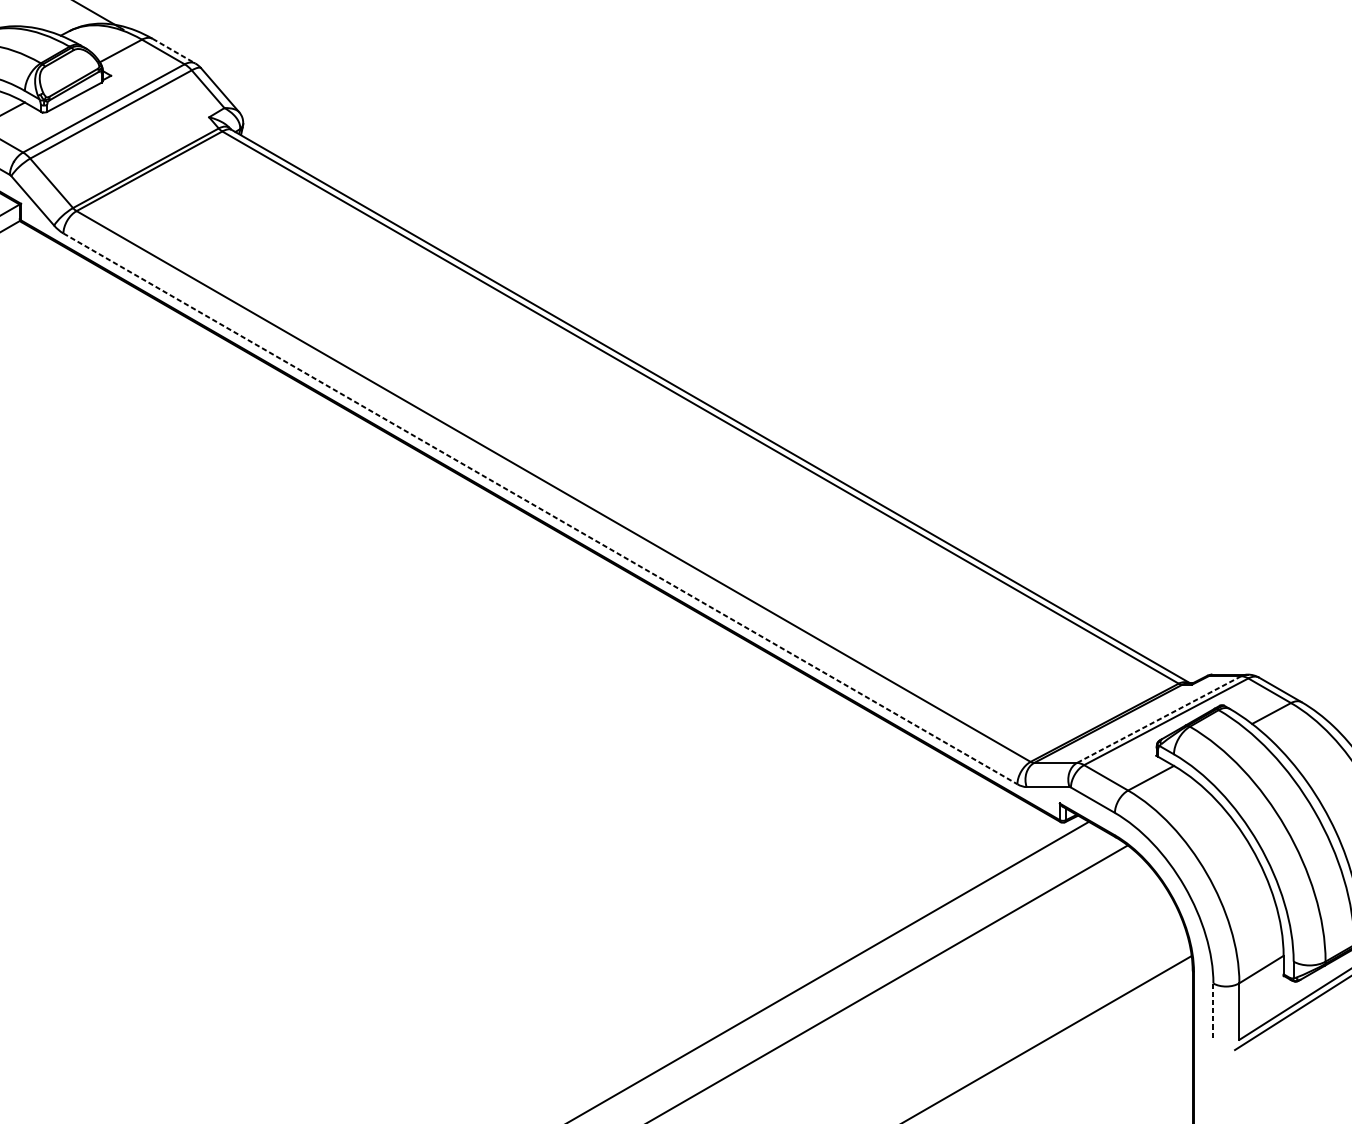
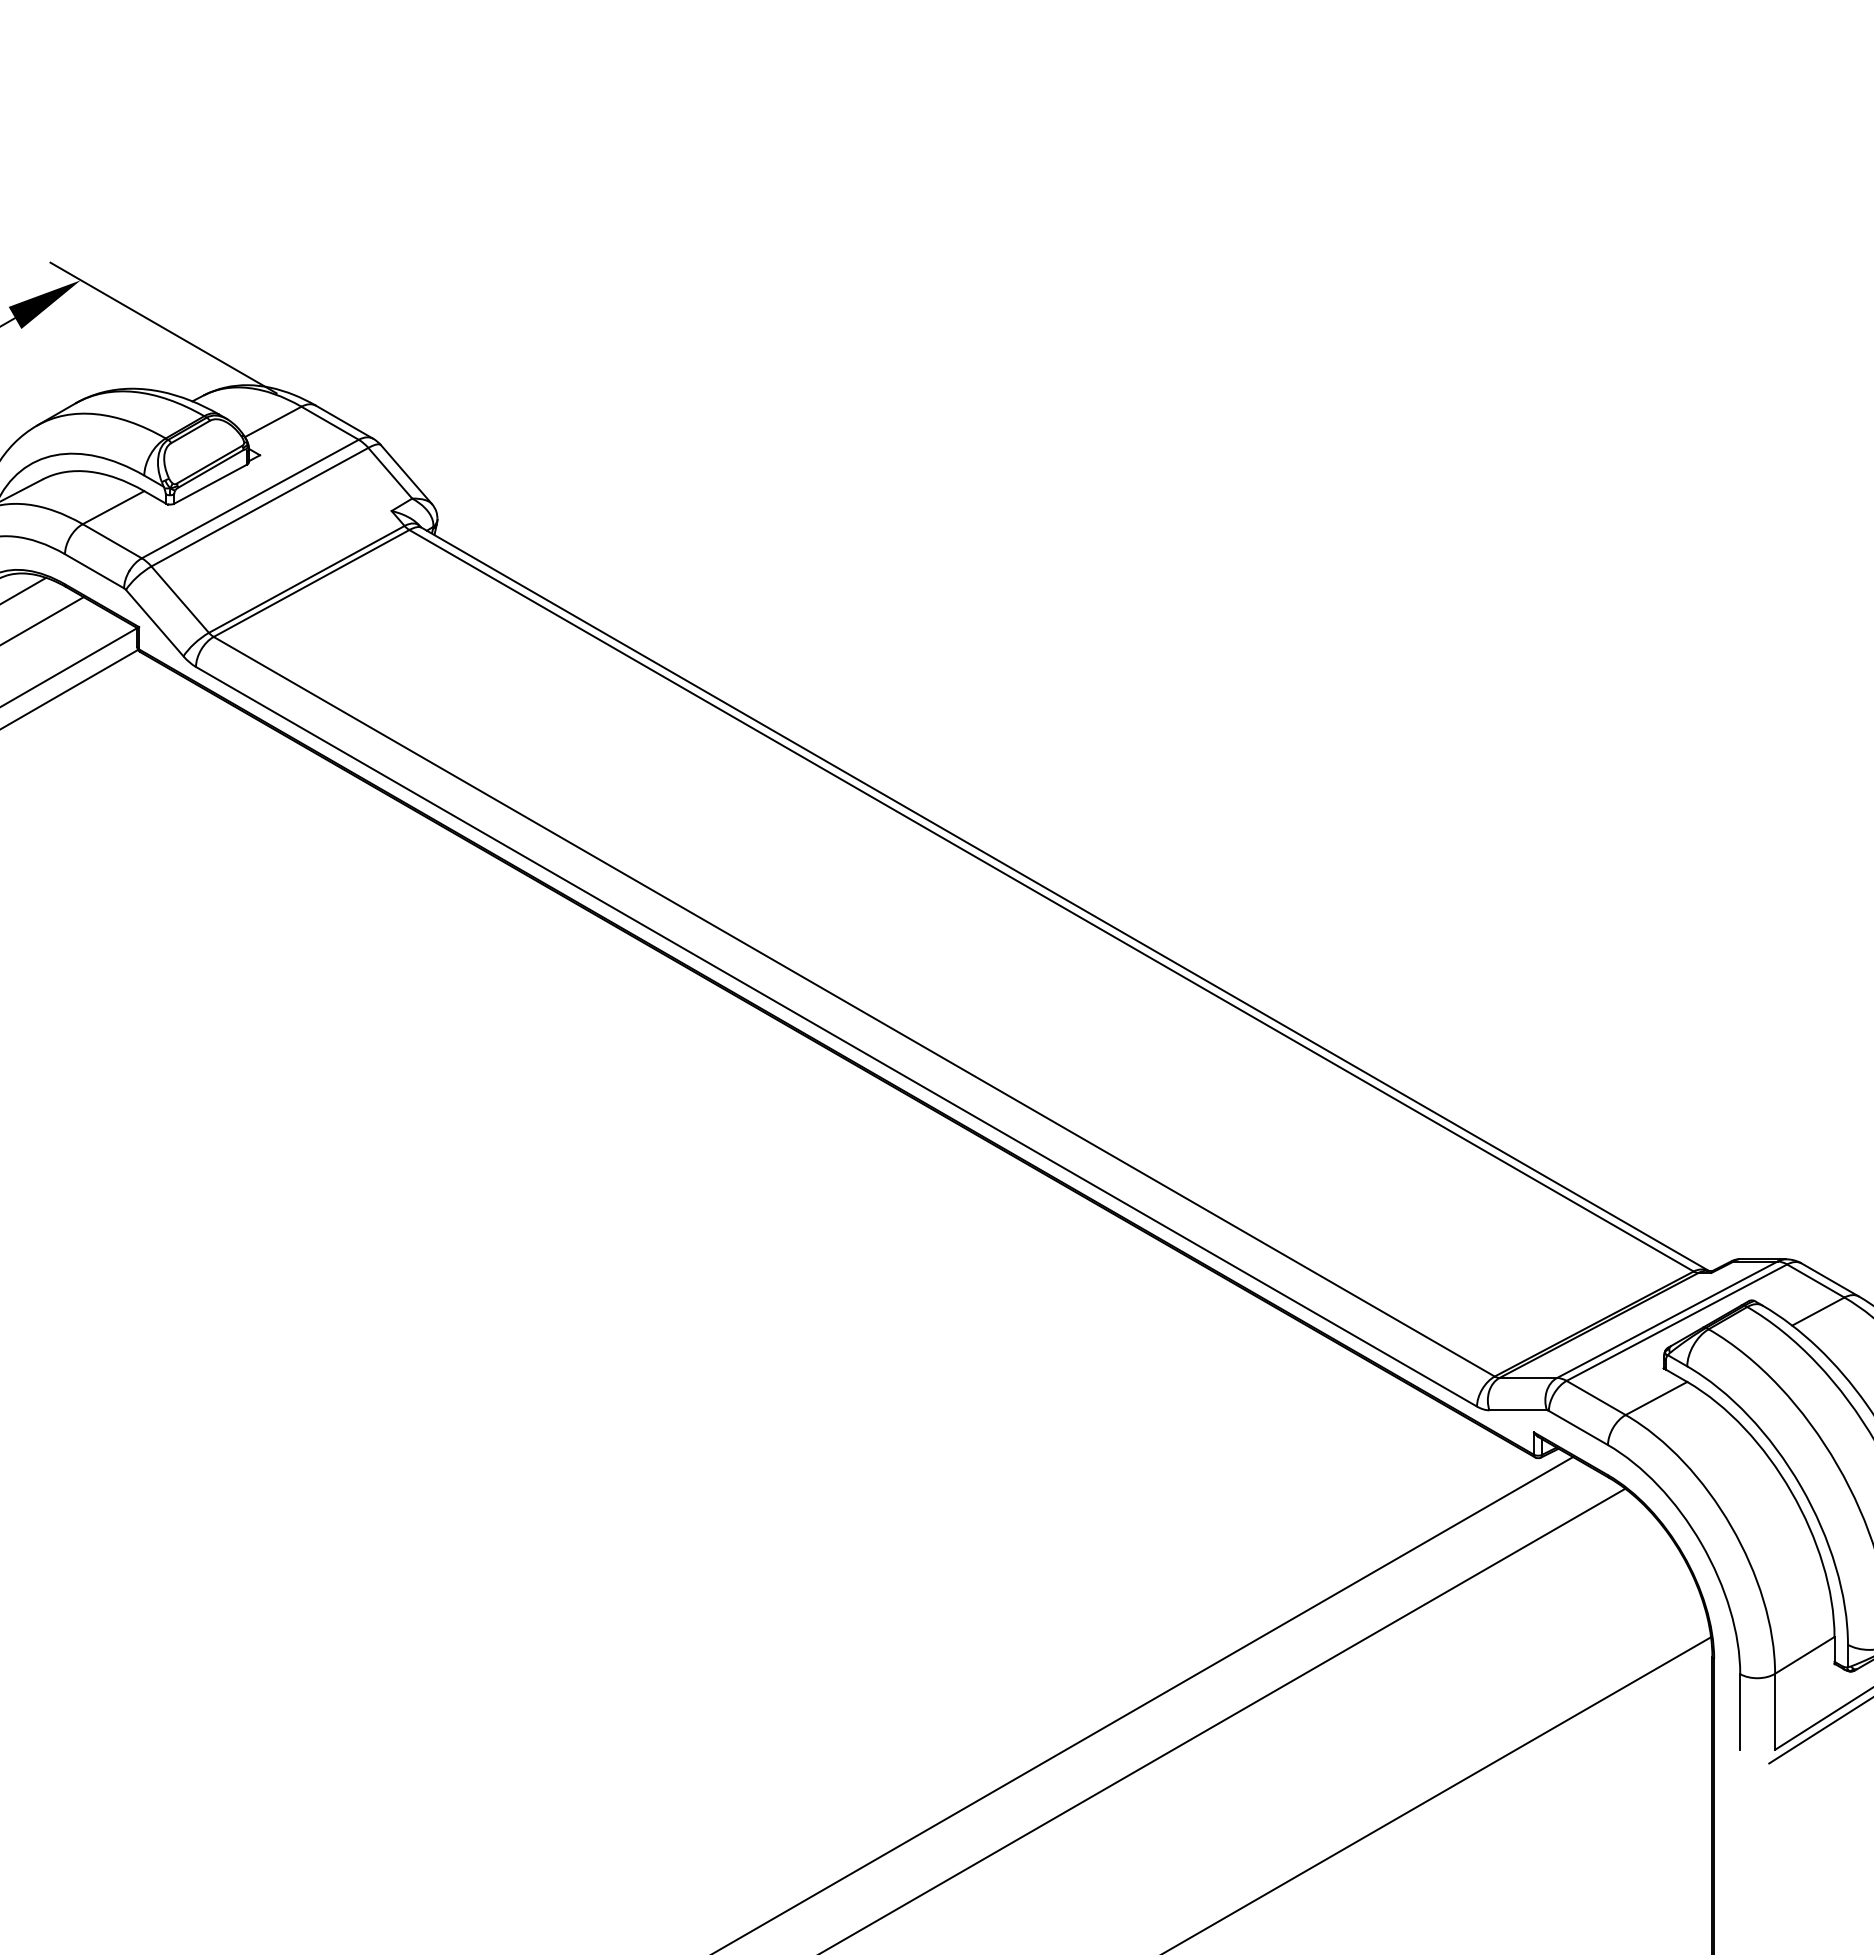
line: (174, 51) -> (344, 422), dashed -> solid
line: (540, 508) -> (836, 1036), dashed -> solid
line: (1159, 719) -> (1667, 1319), dashed -> solid
line: (1213, 1012) -> (1740, 1712), dashed -> solid

